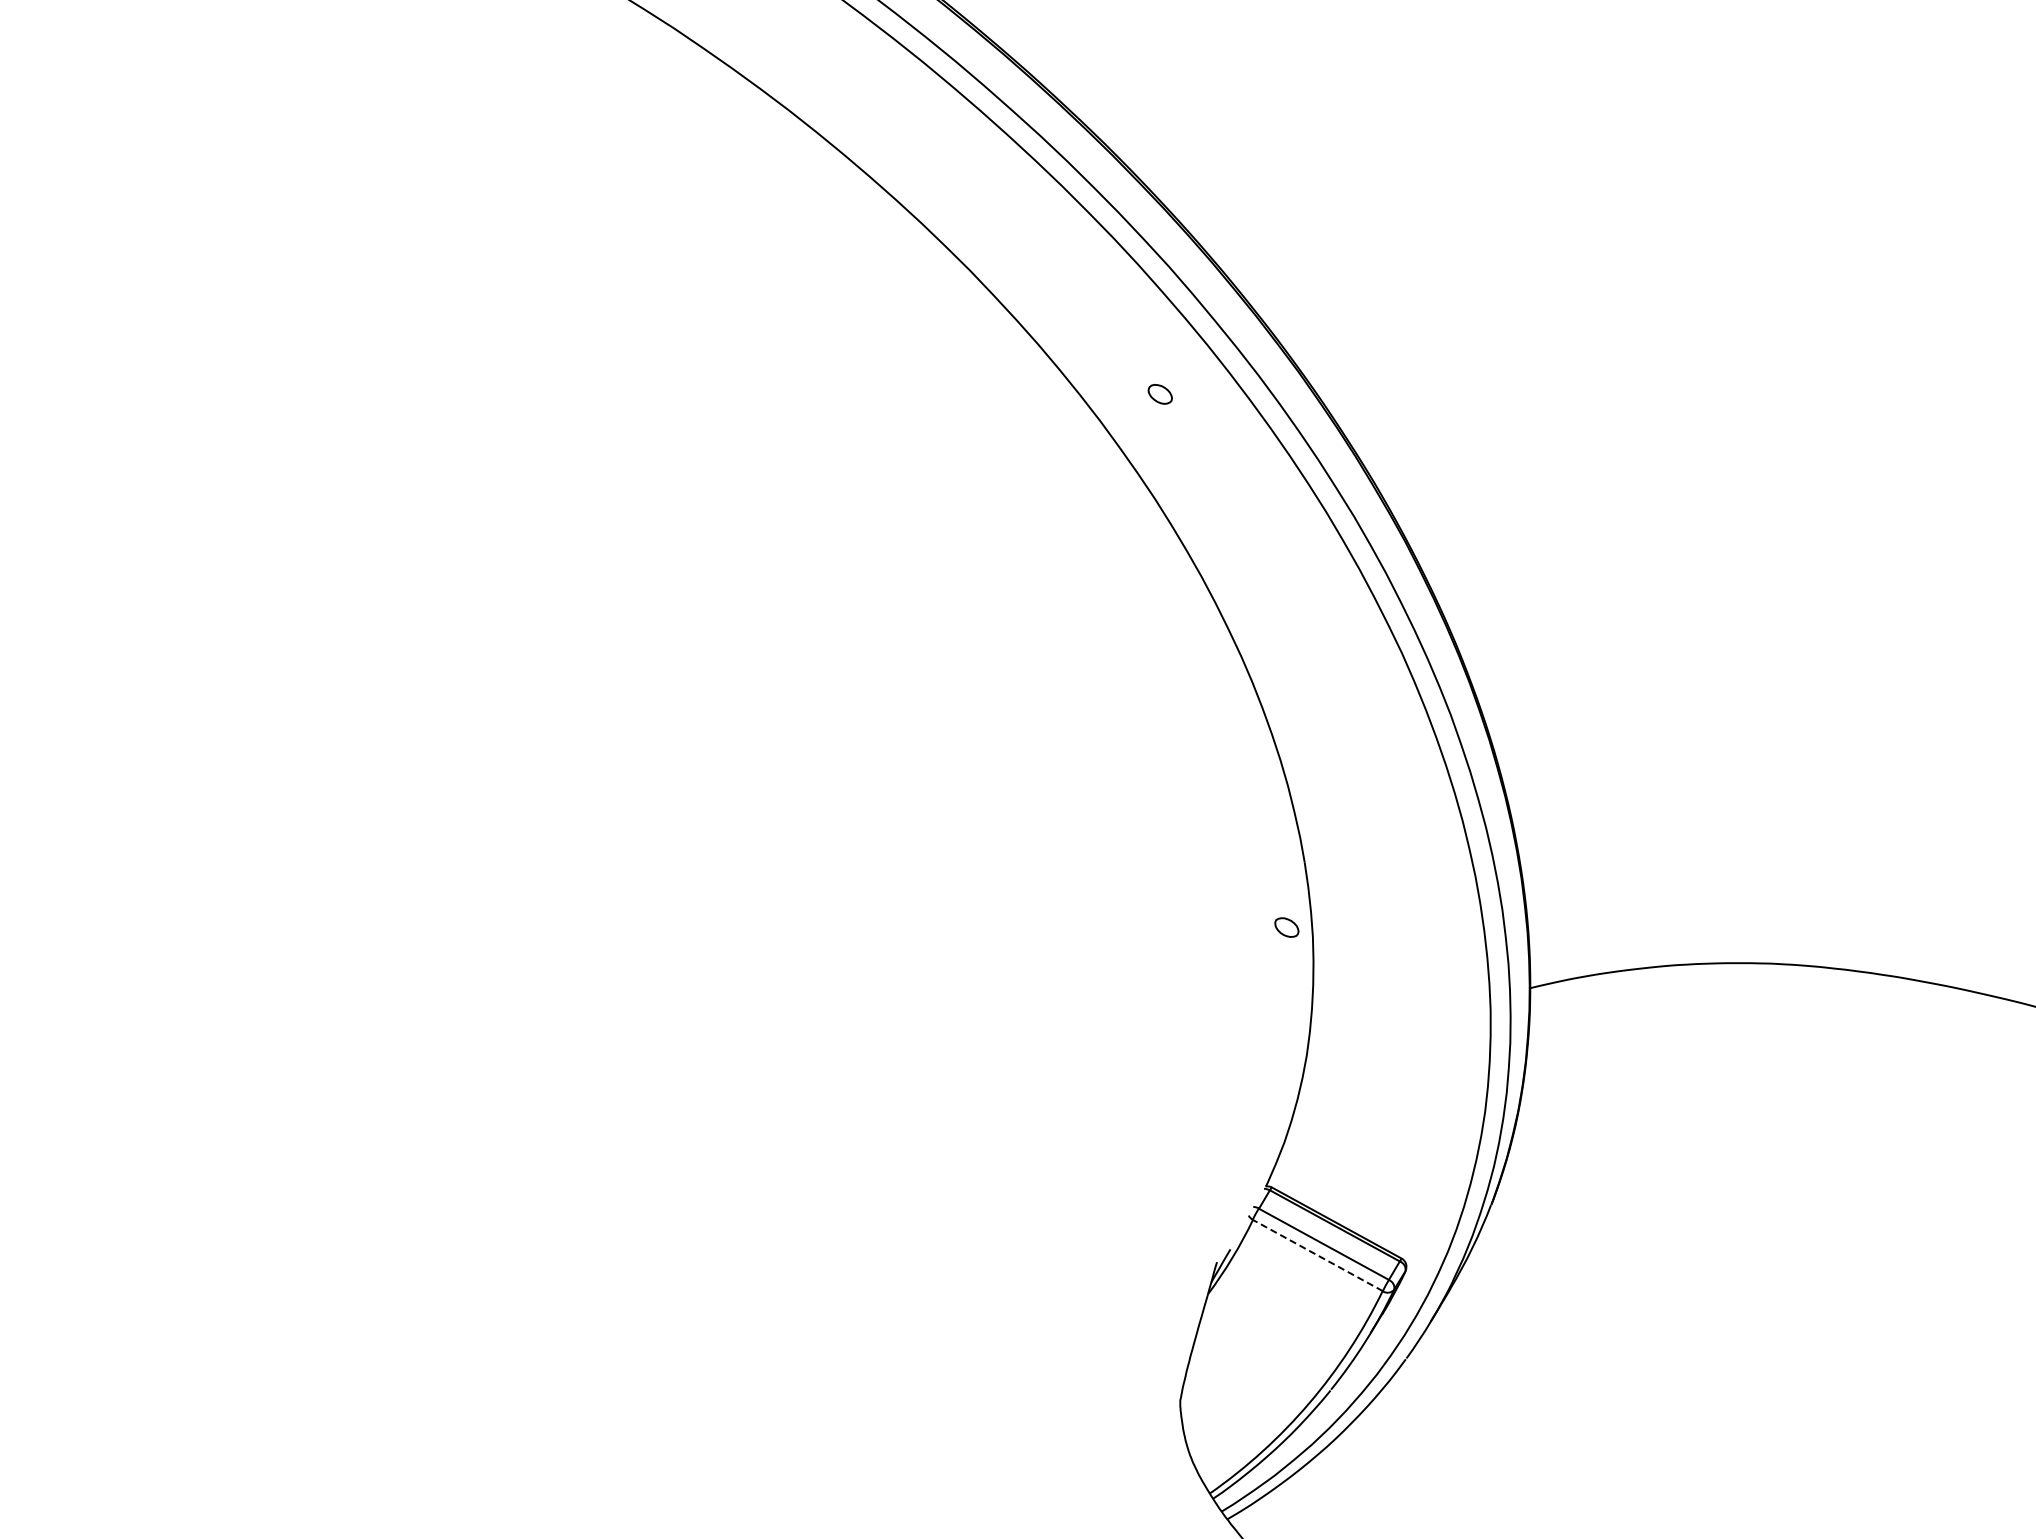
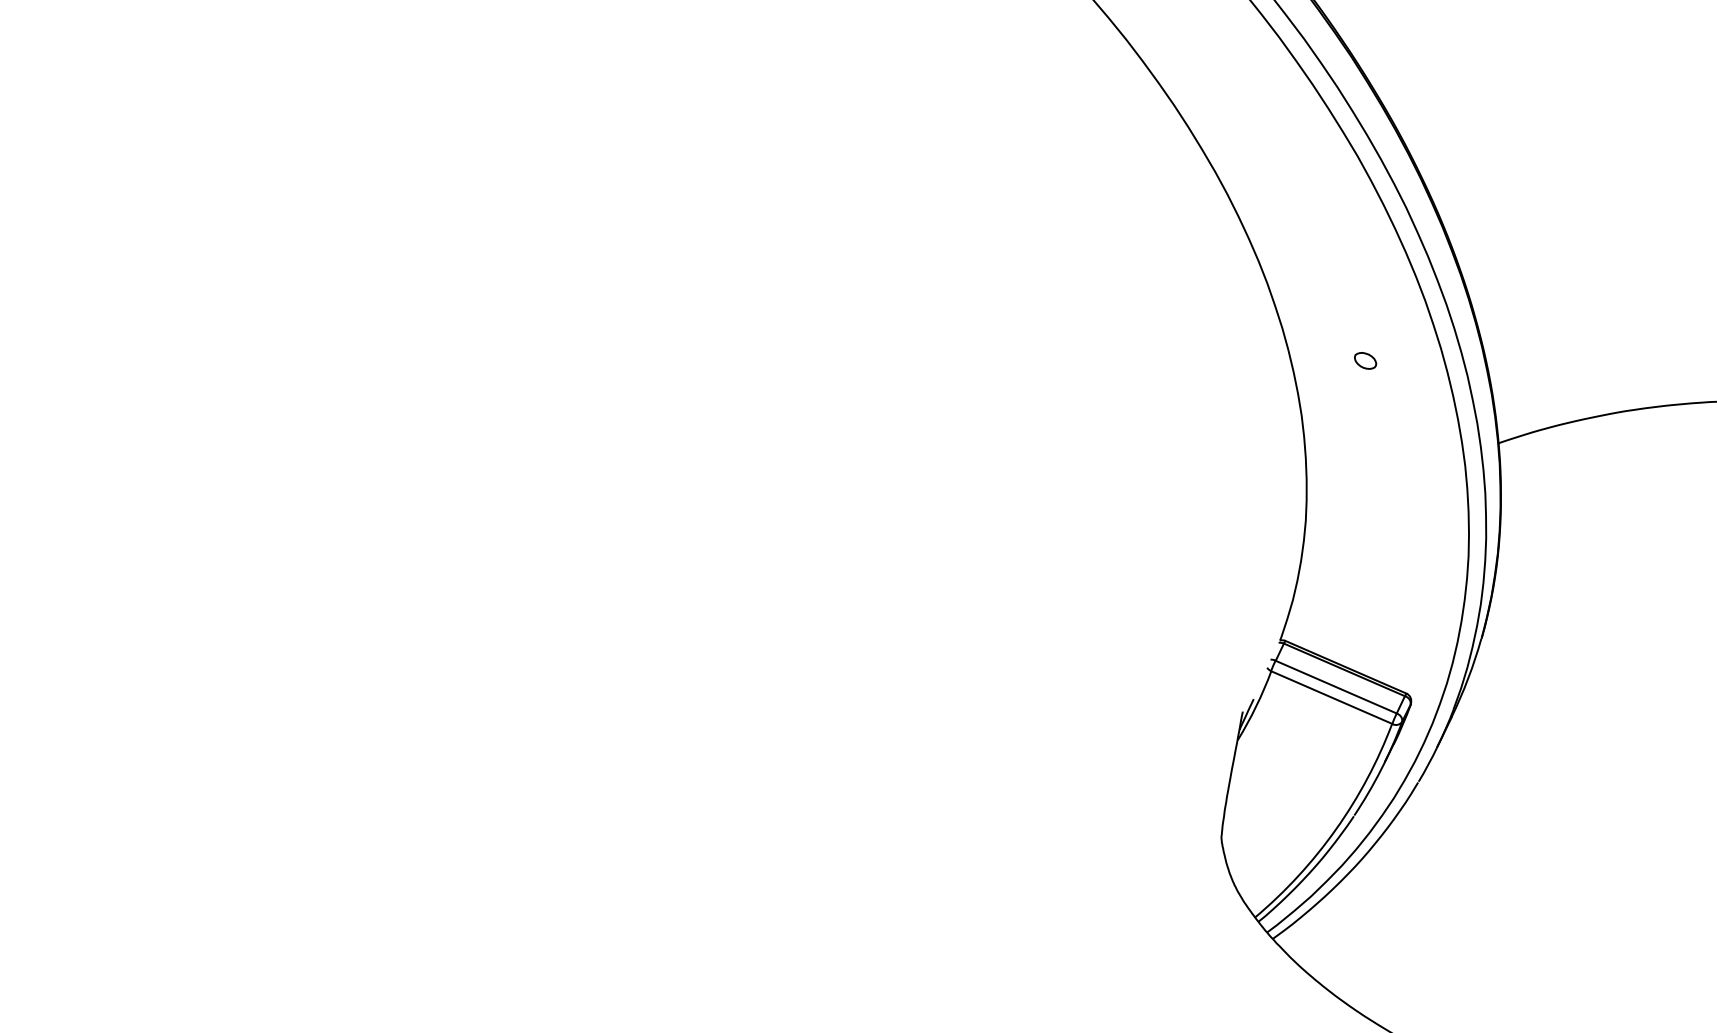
part: (1286, 927) -> (1365, 360), moved
line: (1317, 1255) -> (1331, 697), dashed -> solid

